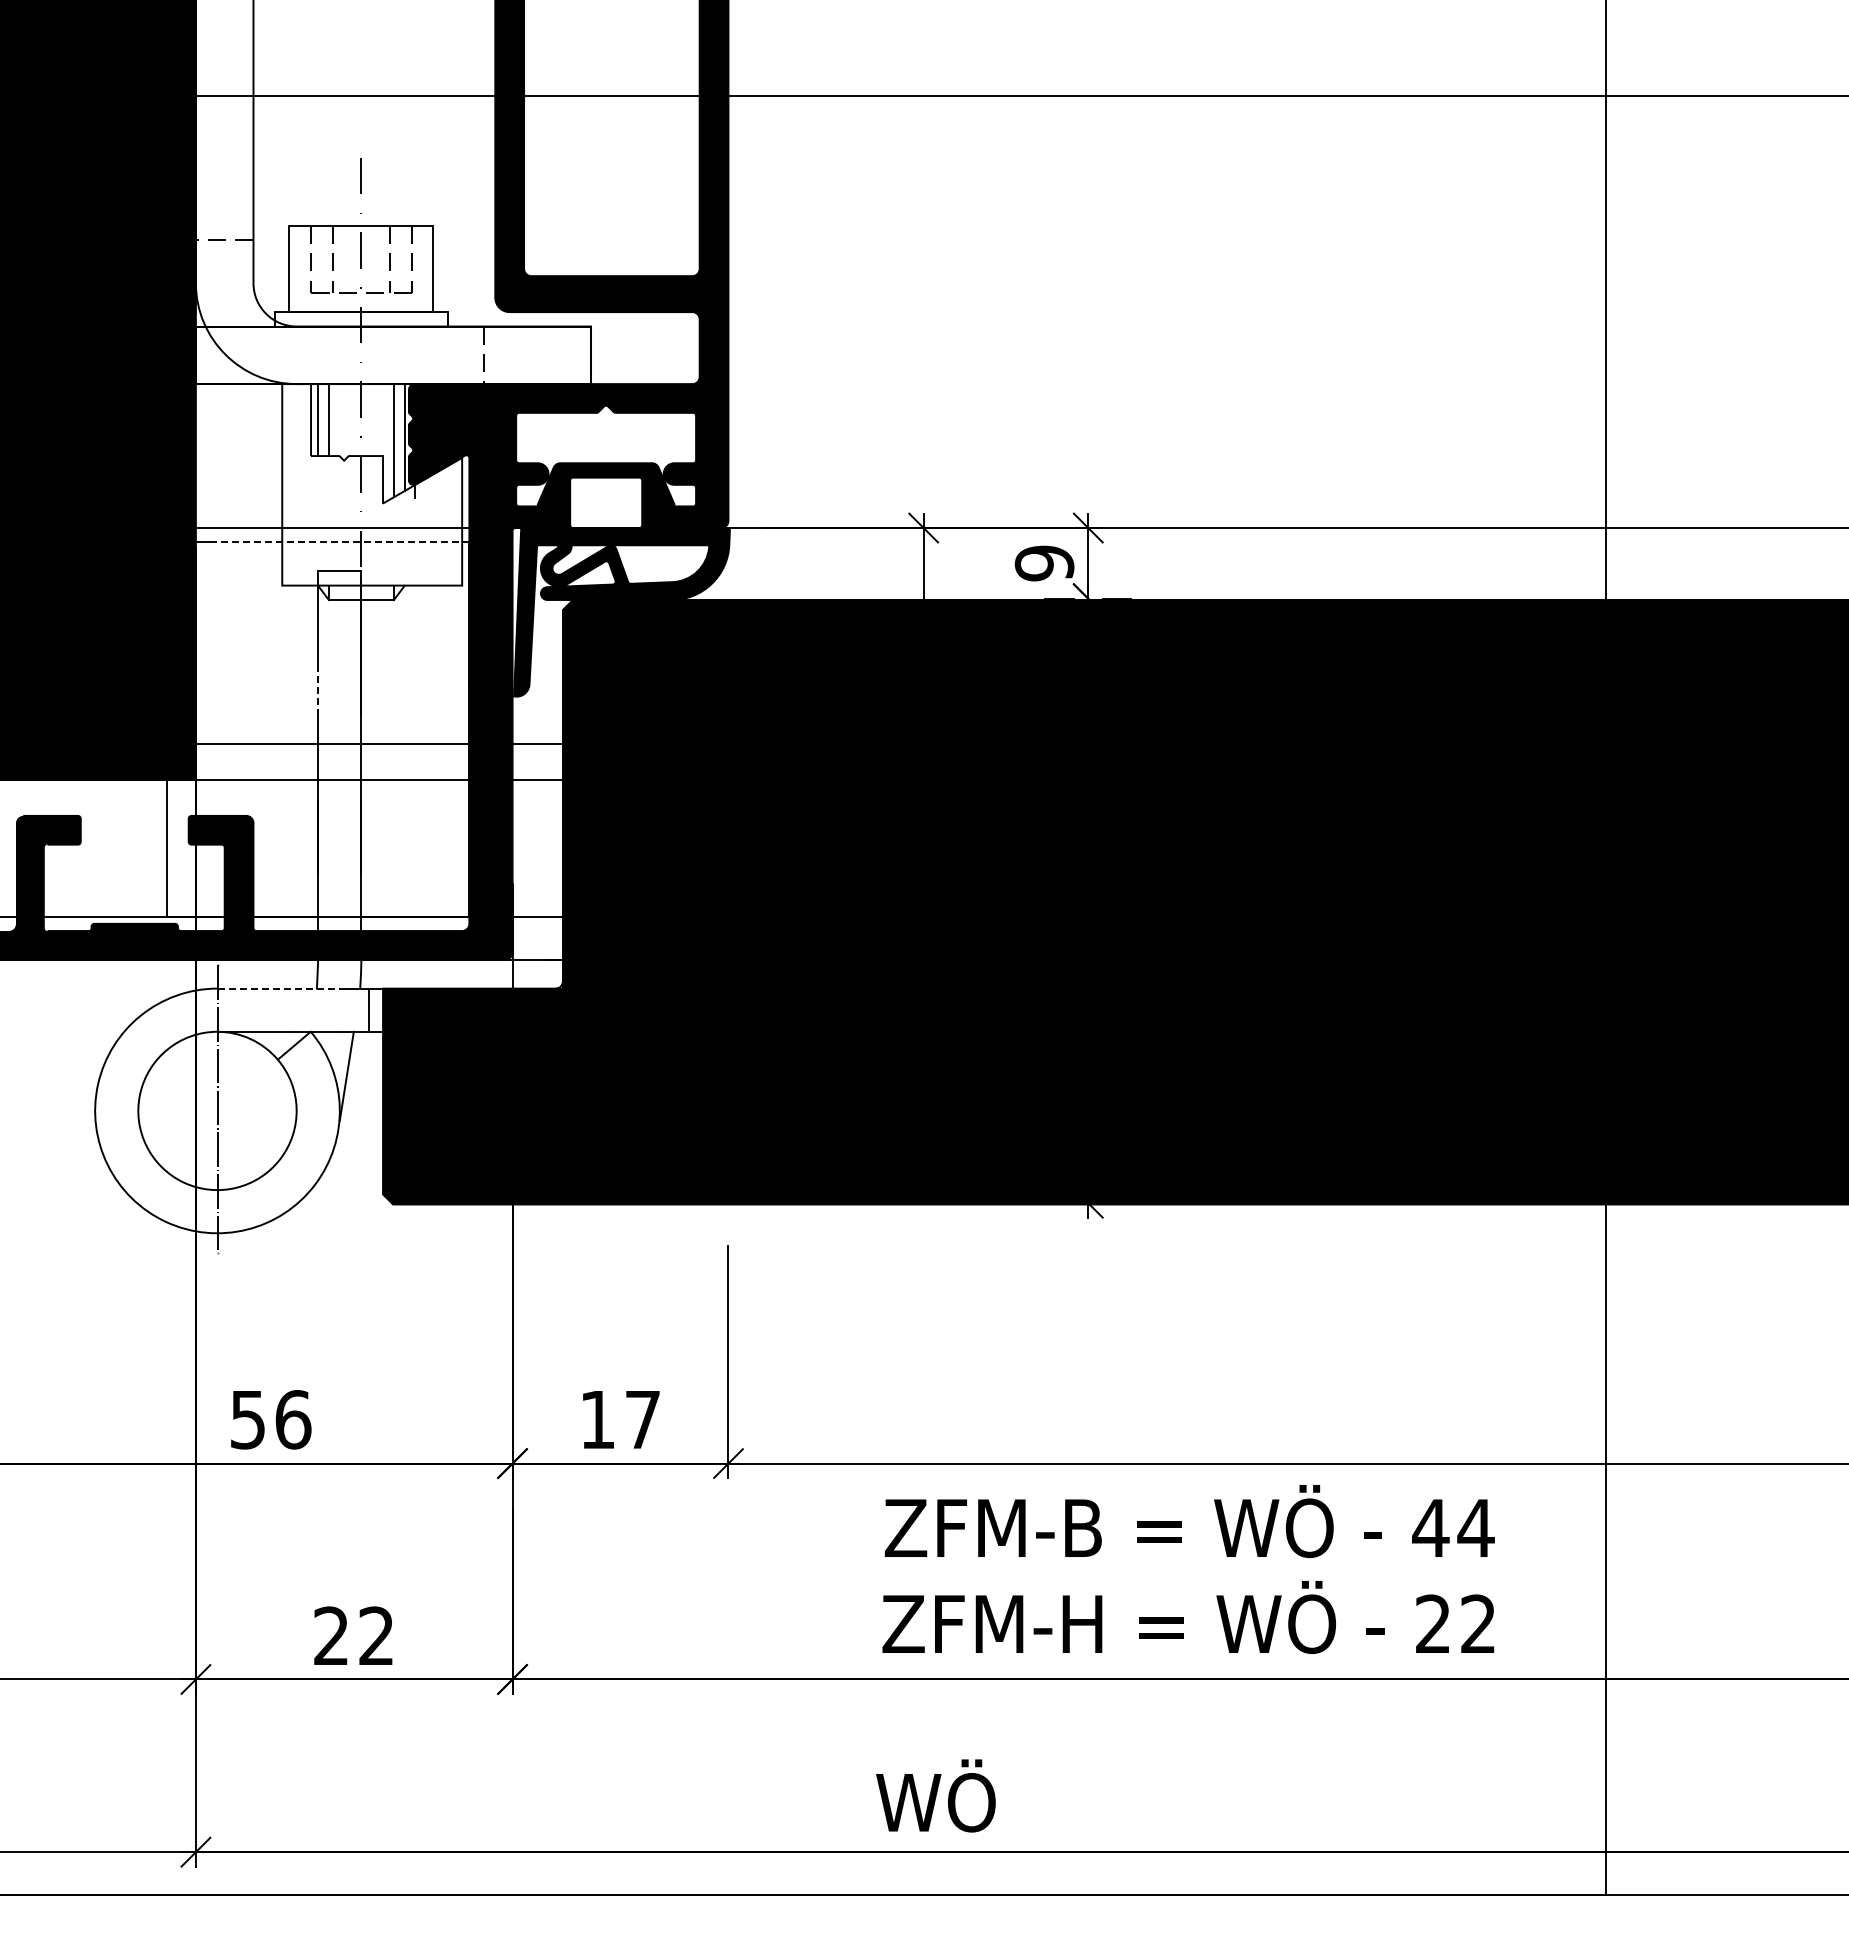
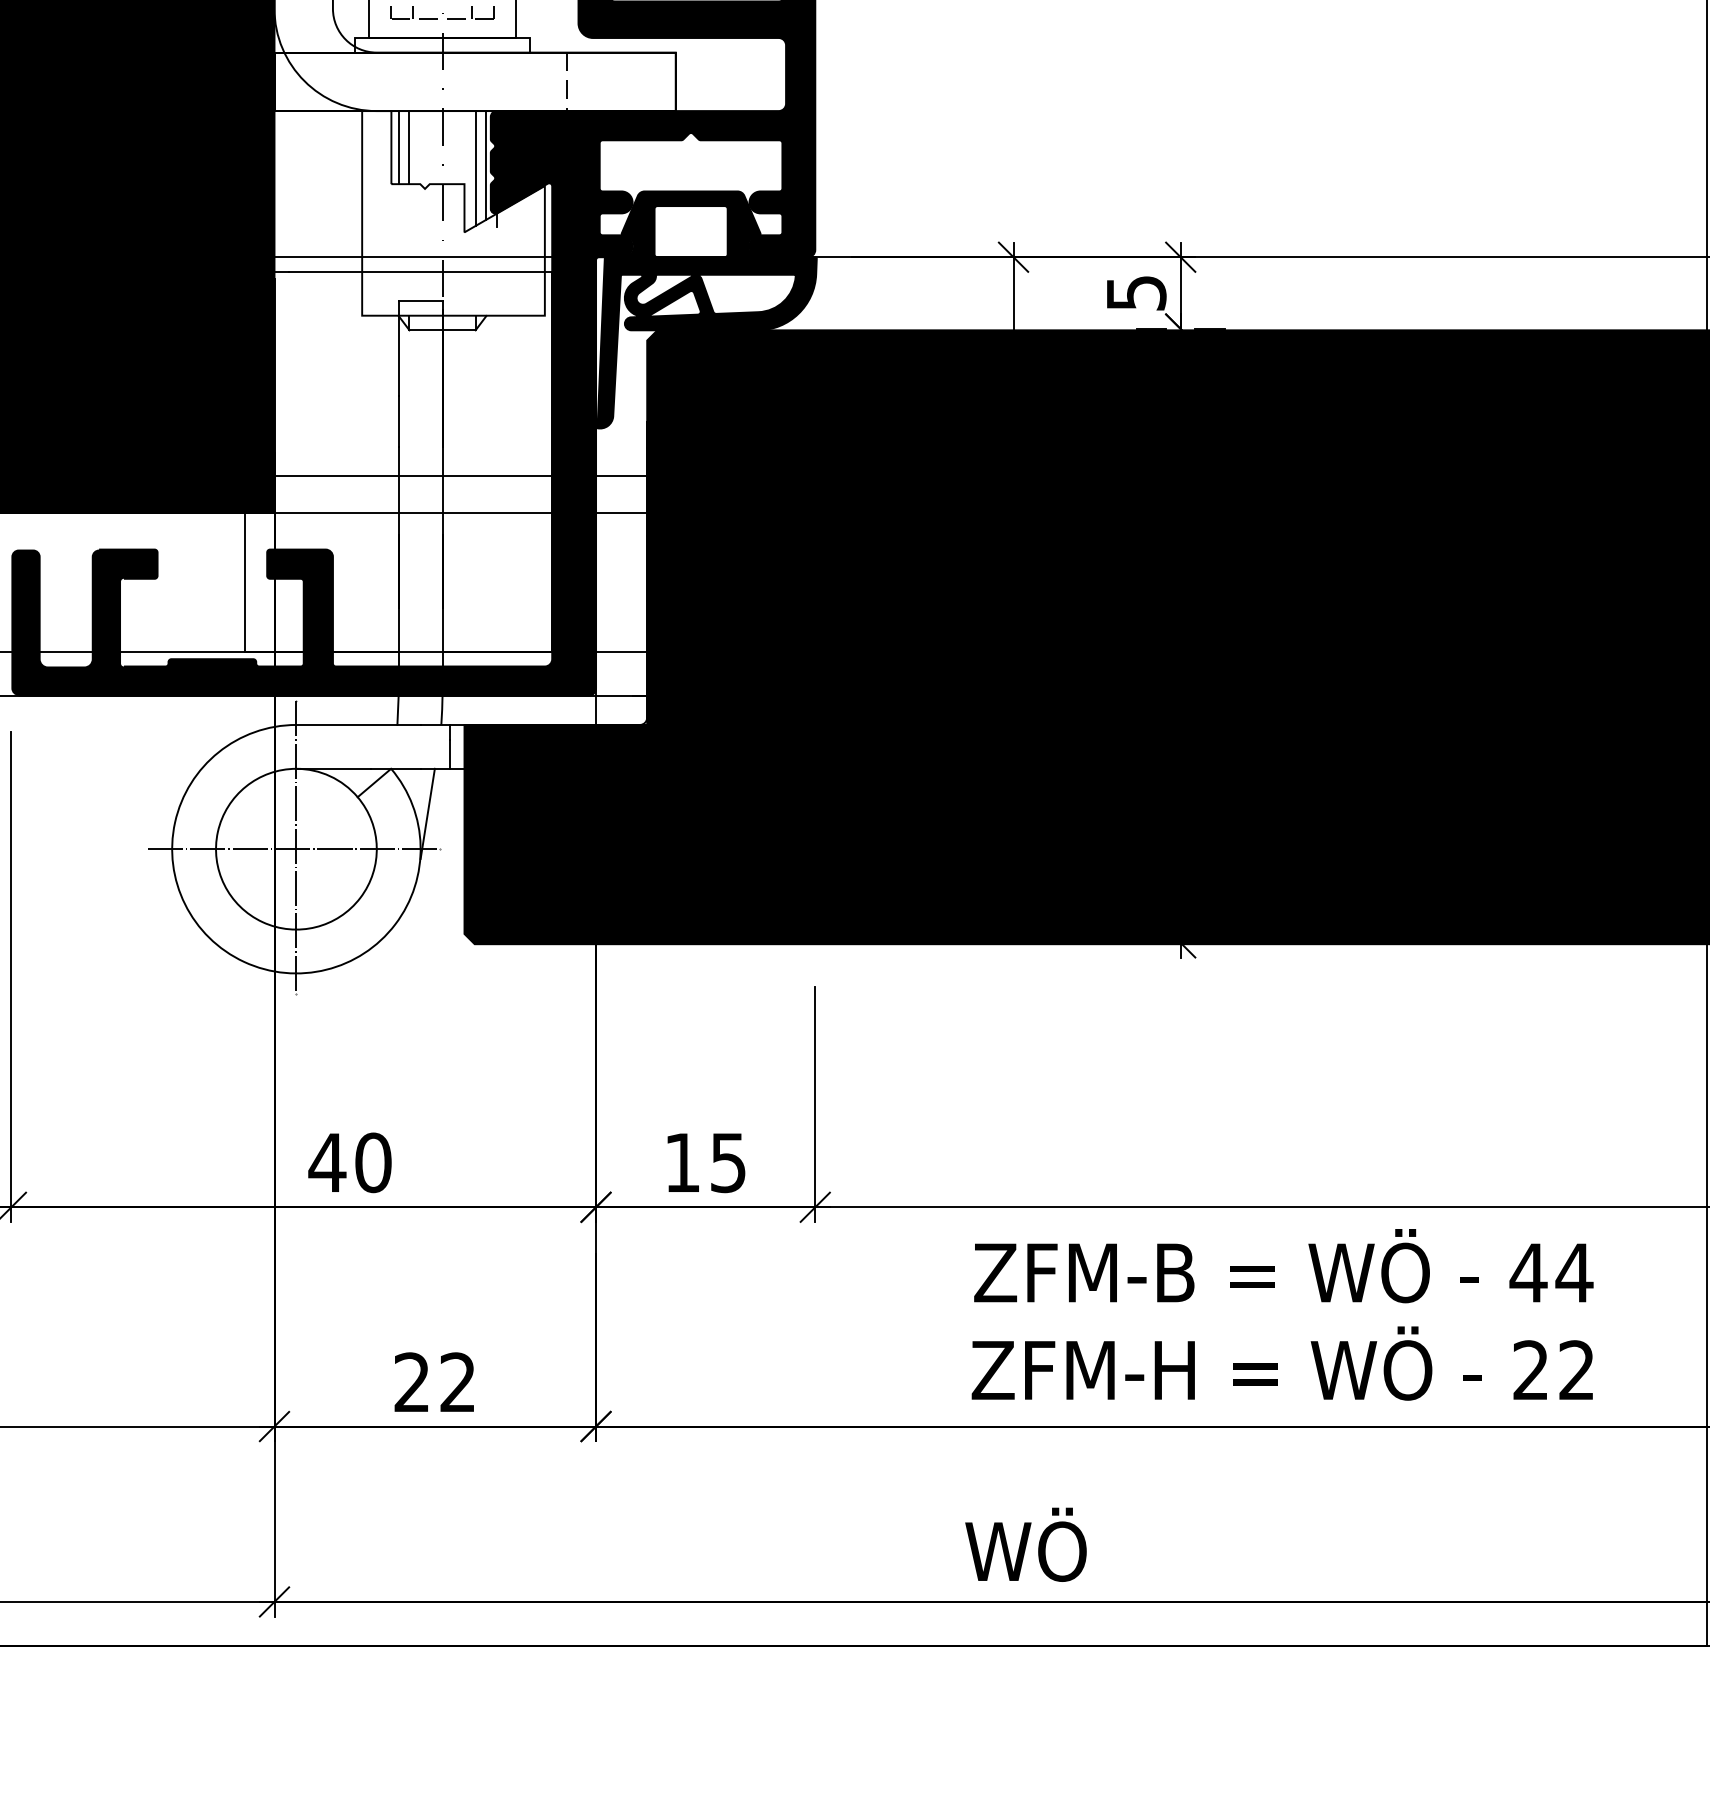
line: (339, 542) -> (420, 271), dashed -> solid
text: (1044, 563) -> (1136, 293), 9 -> 5
line: (318, 690) -> (398, 422), dashed -> solid
line: (279, 988) -> (359, 724), dashed -> solid
line: (215, 1110) -> (294, 848), added
text: (270, 1419) -> (350, 1162), 56 -> 40
text: (642, 1420) -> (728, 1163), 17 -> 15

